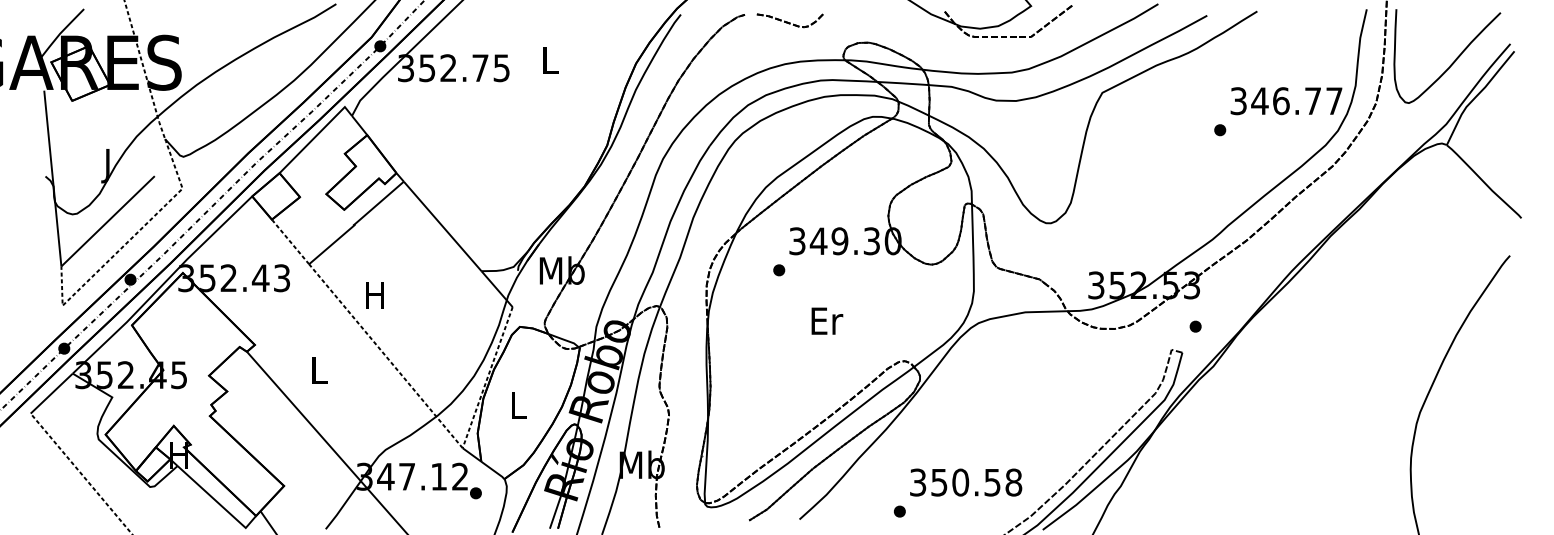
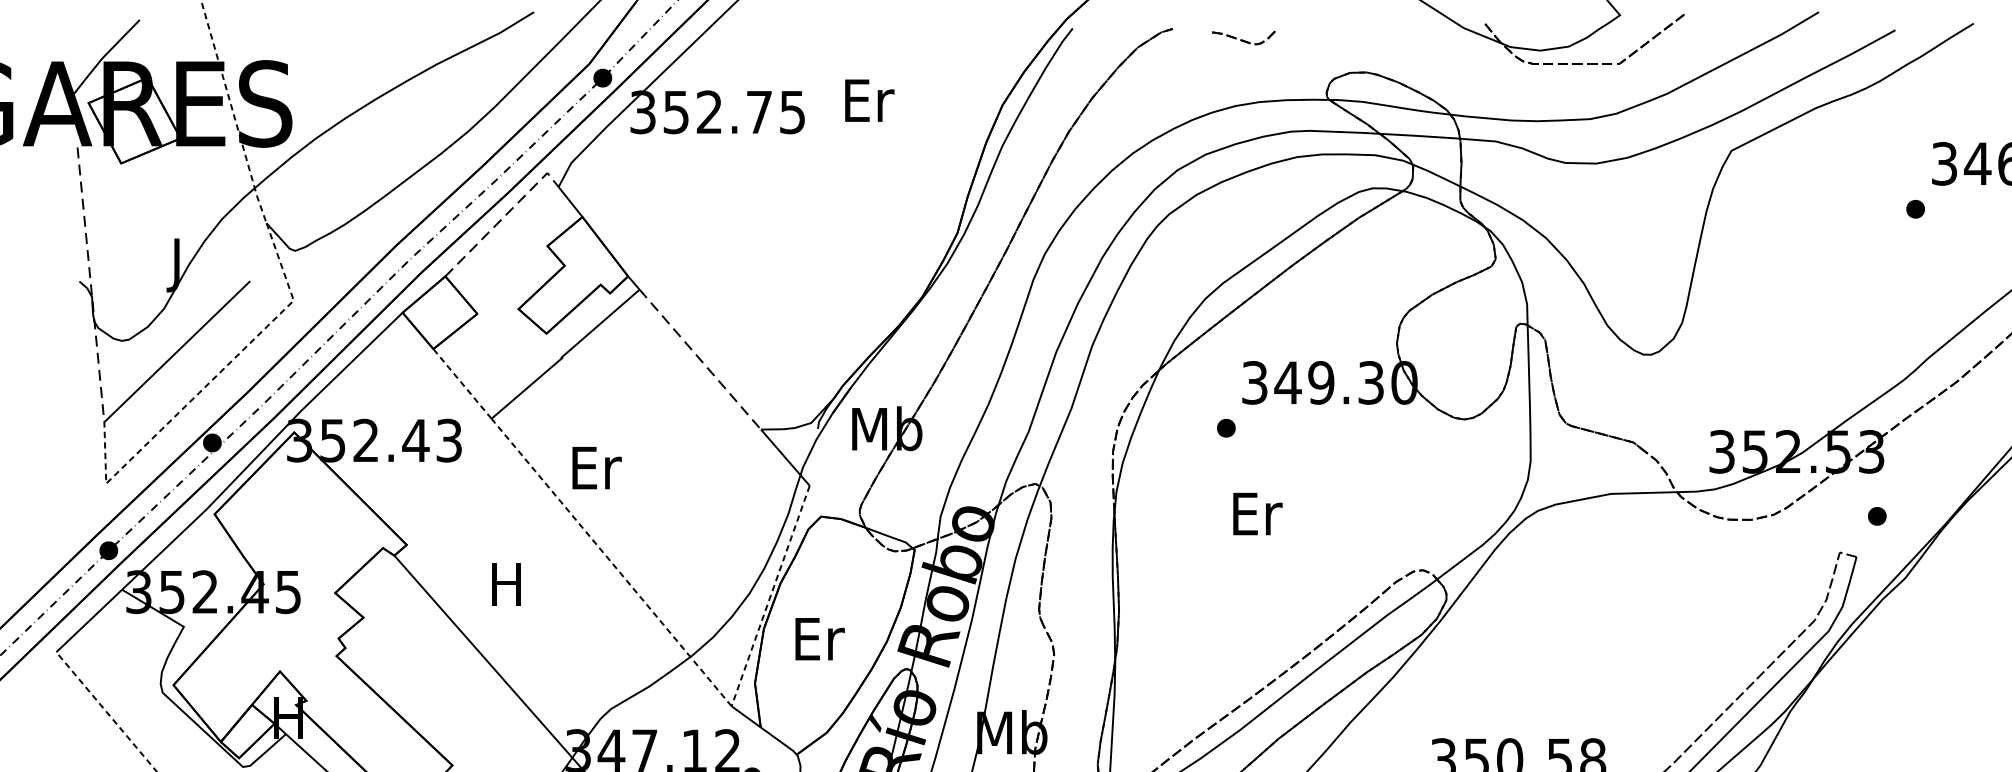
part: (789, 20) -> (1242, 37), size x0.6
text: (550, 60) -> (868, 100), L -> Er
line: (316, 135) -> (503, 217), solid -> dashed
line: (52, 179) -> (90, 286), solid -> dashed
line: (443, 226) -> (701, 359), solid -> dashed
text: (376, 295) -> (596, 467), H -> Er
text: (827, 320) -> (1258, 512), moved
text: (318, 370) -> (506, 584), L -> H
text: (519, 404) -> (820, 637), L -> Er

